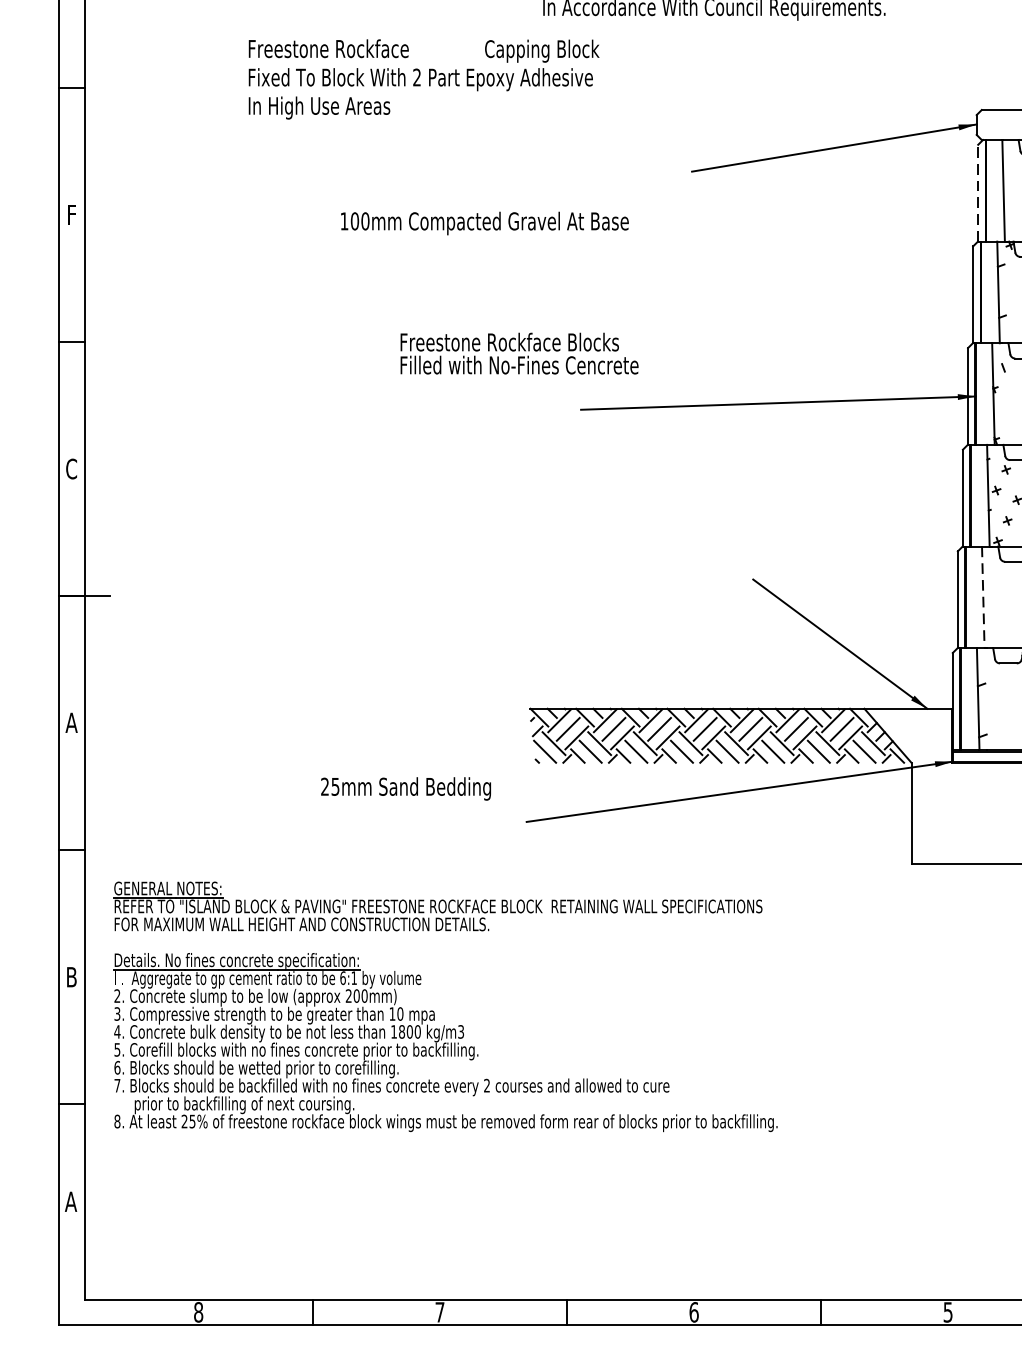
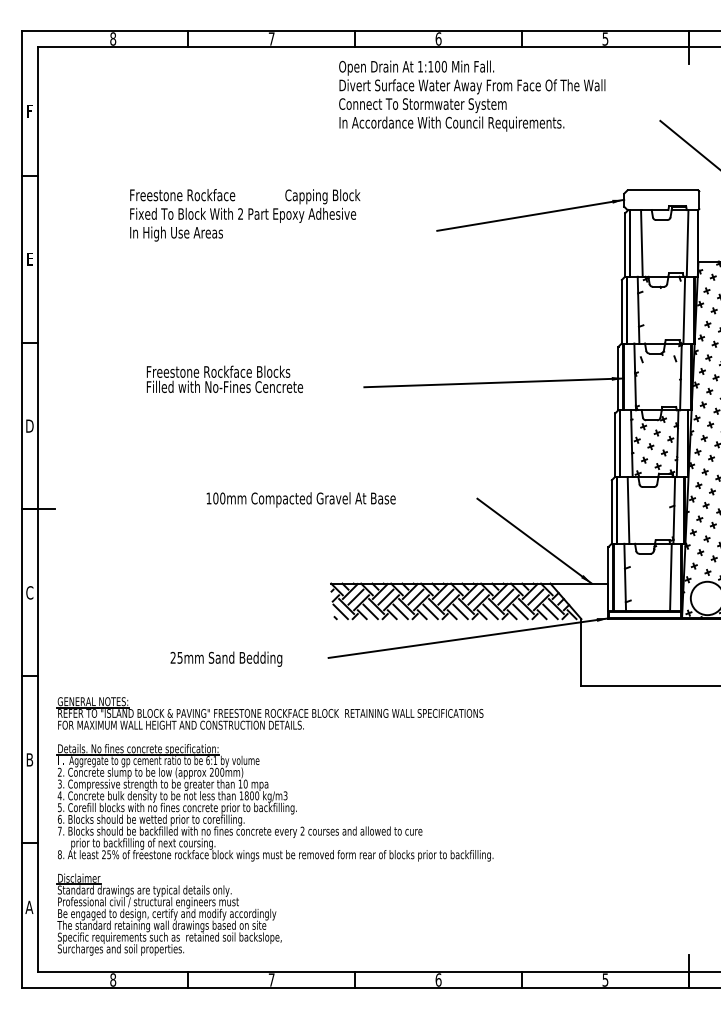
text: (424, 79) -> (245, 215), moved
line: (978, 193) -> (625, 245), dashed -> solid
text: (71, 215) -> (29, 259), F -> E
text: (483, 222) -> (300, 499), moved
text: (518, 352) -> (224, 378), moved
text: (71, 468) -> (29, 425), C -> D
line: (983, 597) -> (628, 510), dashed -> solid
text: (71, 722) -> (29, 592), A -> C
text: (406, 787) -> (226, 658), moved
part: (282, 1212) -> (168, 914), added

